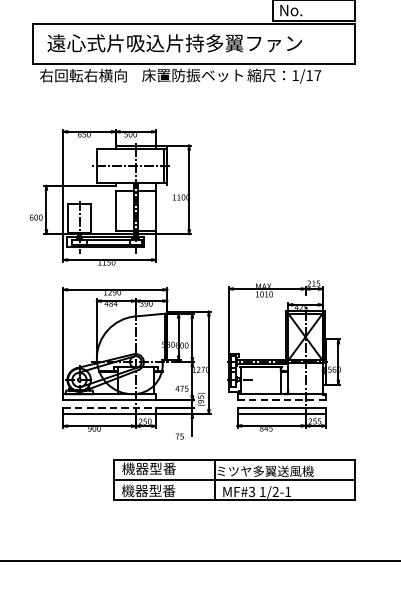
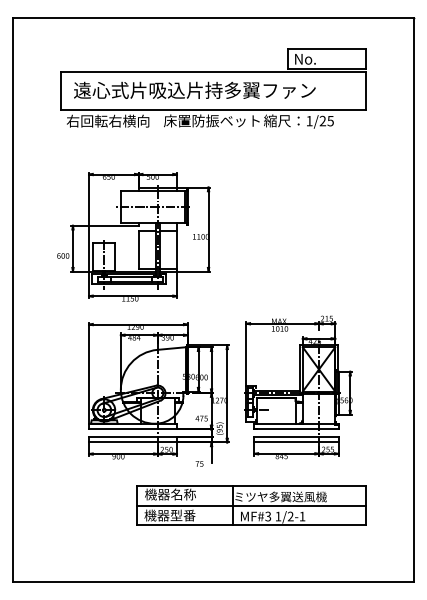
text: (313, 74) -> (326, 120), 1/17 -> 1/25
line: (281, 400) -> (296, 429), dashed -> solid
line: (110, 407) -> (133, 436), dashed -> solid
text: (162, 468) -> (183, 494), 機器型番 -> 機器名称

